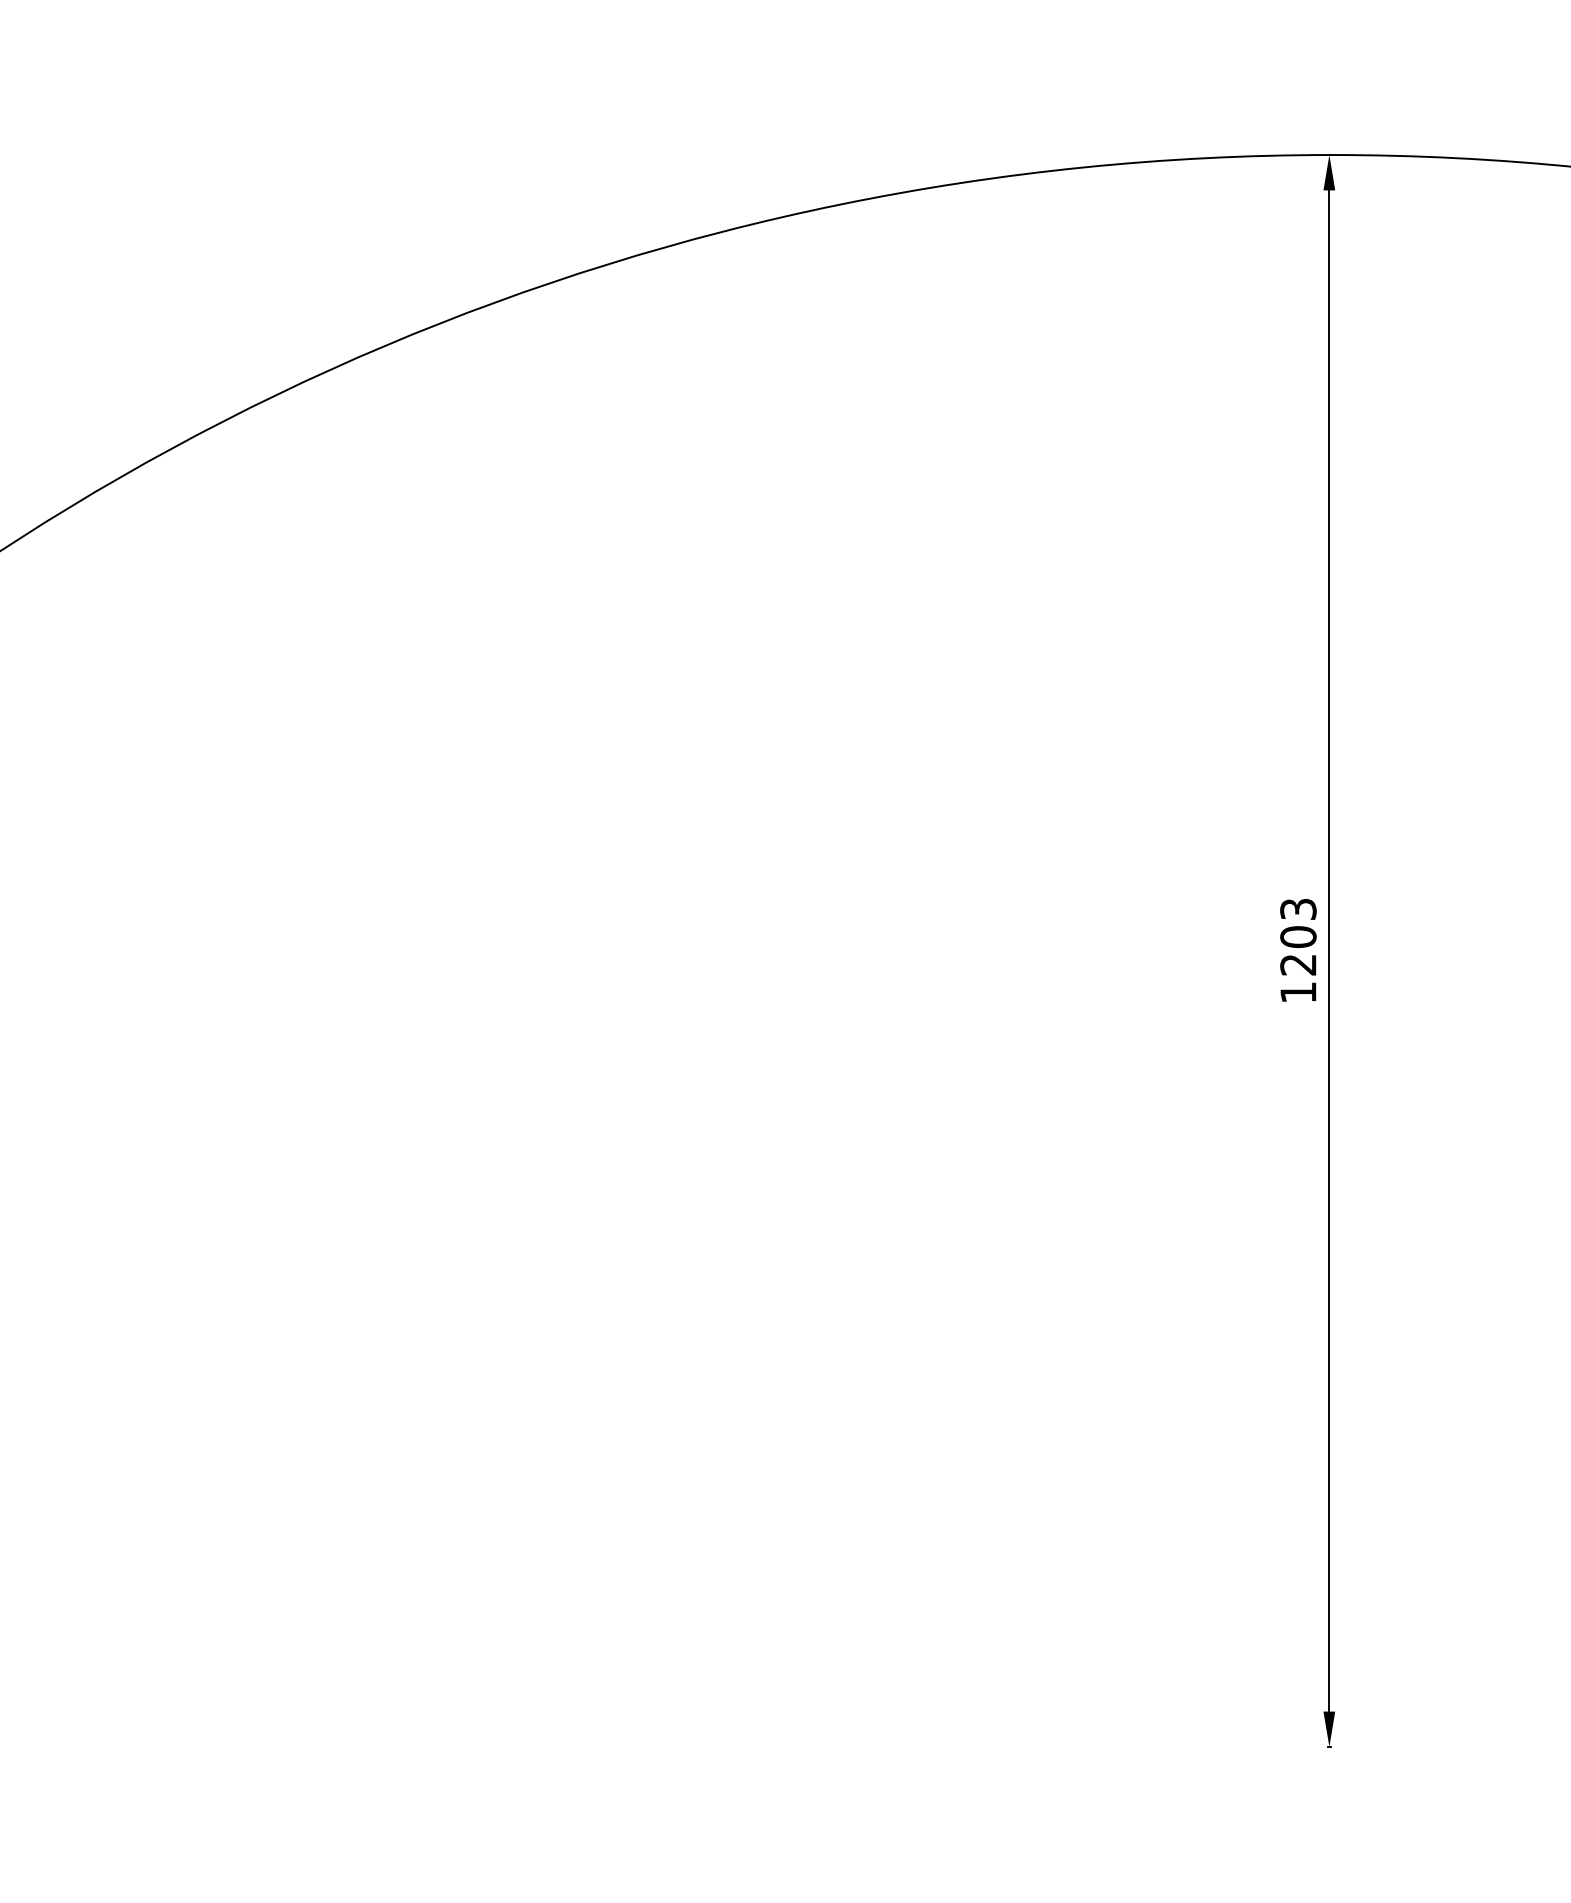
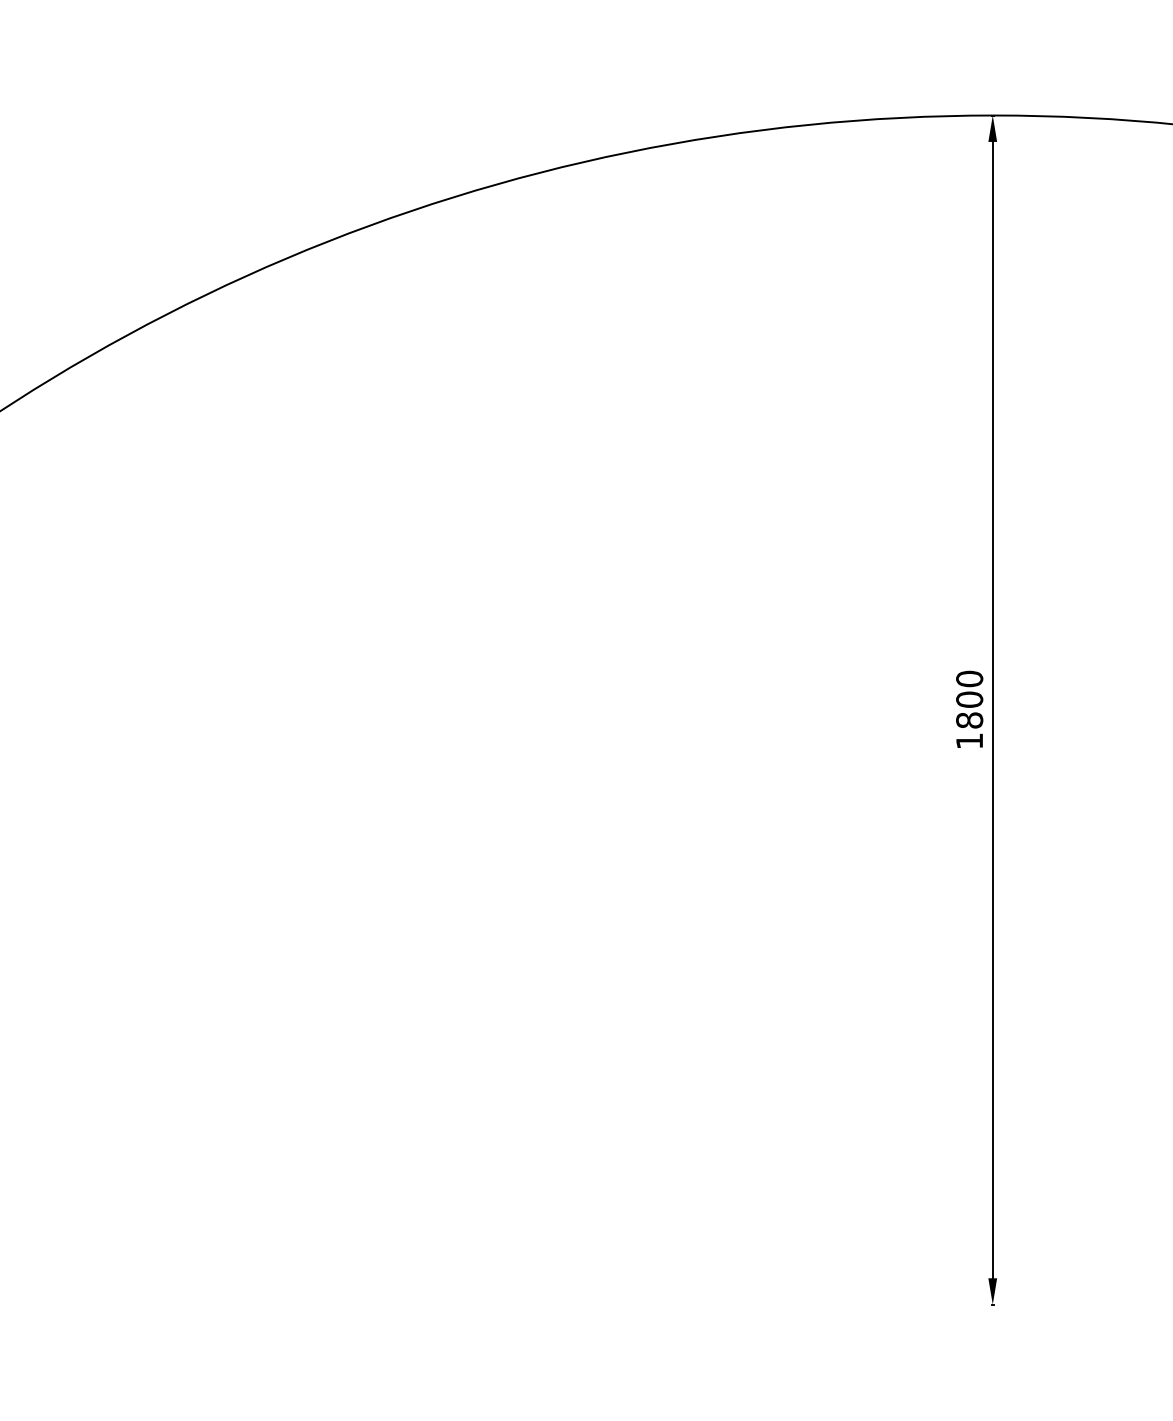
text: (1298, 936) -> (969, 699), 1203 -> 1800

